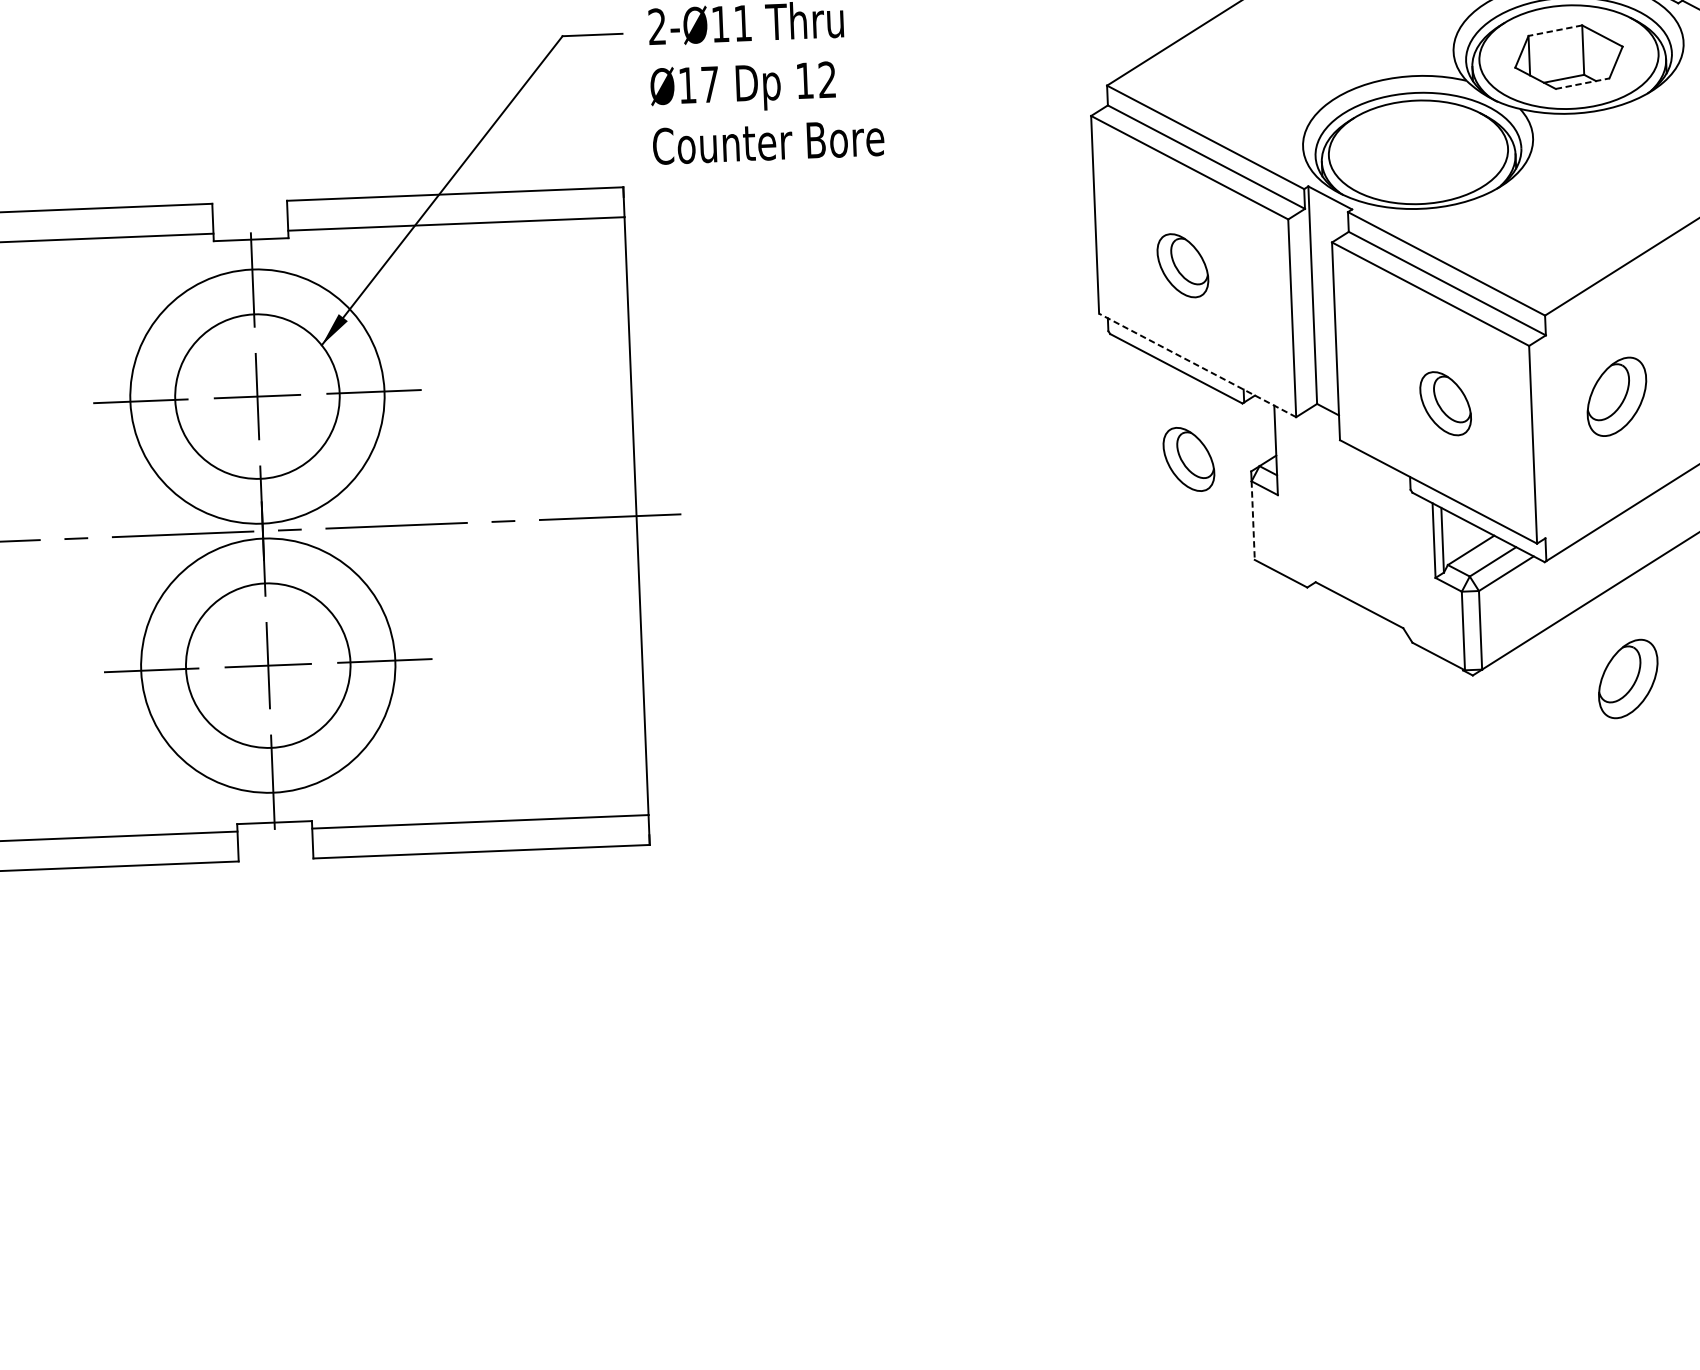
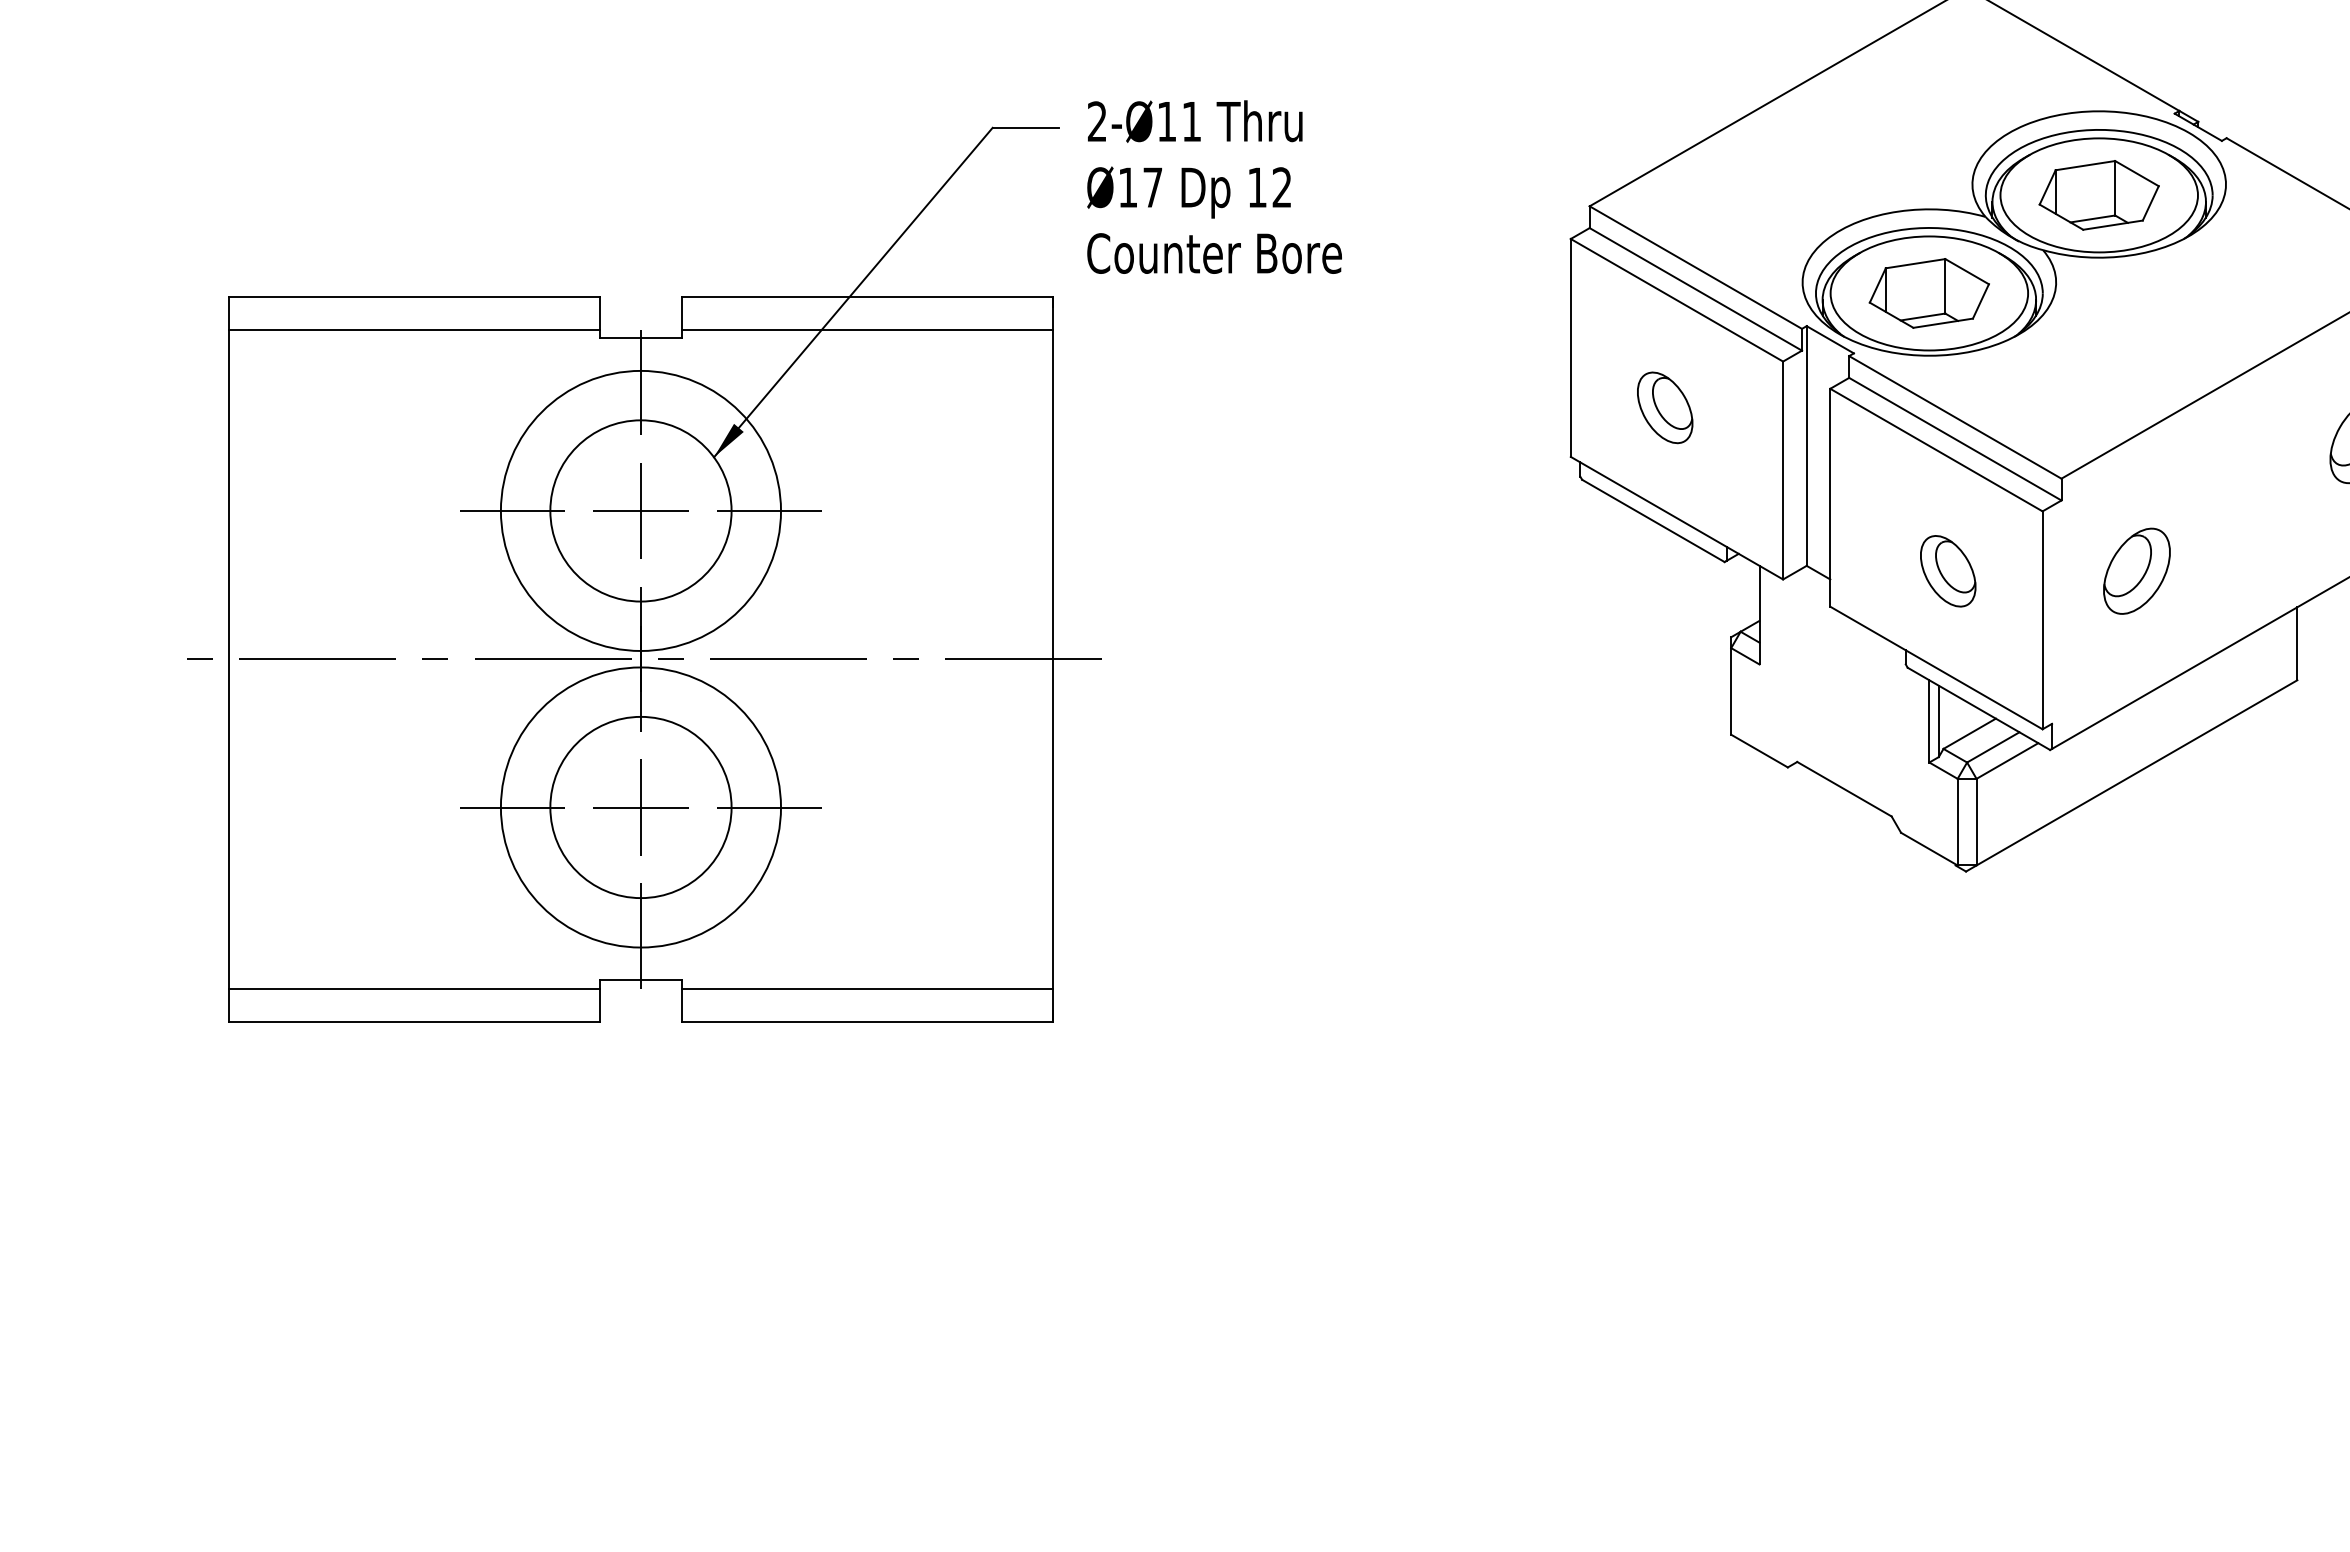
line: (1554, 30) -> (2084, 165), dashed -> solid
line: (1583, 83) -> (2113, 225), dashed -> solid
part: (1417, 152) -> (1928, 293), added
line: (1197, 365) -> (1676, 518), dashed -> solid
part: (1189, 459) -> (1663, 621), removed
line: (1253, 520) -> (1731, 691), dashed -> solid
part: (1627, 678) -> (2136, 881), removed

